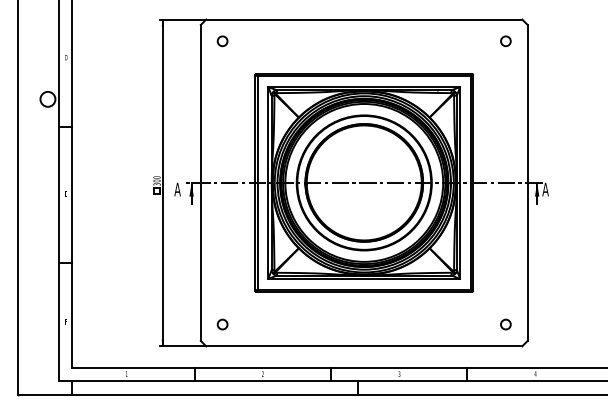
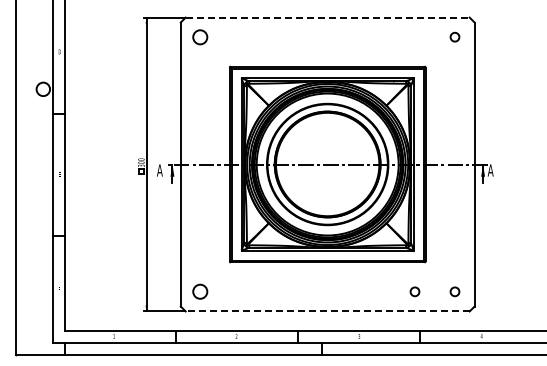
line: (365, 19) -> (328, 17), solid -> dashed
circle: (222, 40) -> (200, 36), size x1.6
circle: (222, 324) -> (200, 291), size x1.6
circle: (460, 324) -> (414, 291), added
line: (364, 346) -> (327, 311), solid -> dashed

